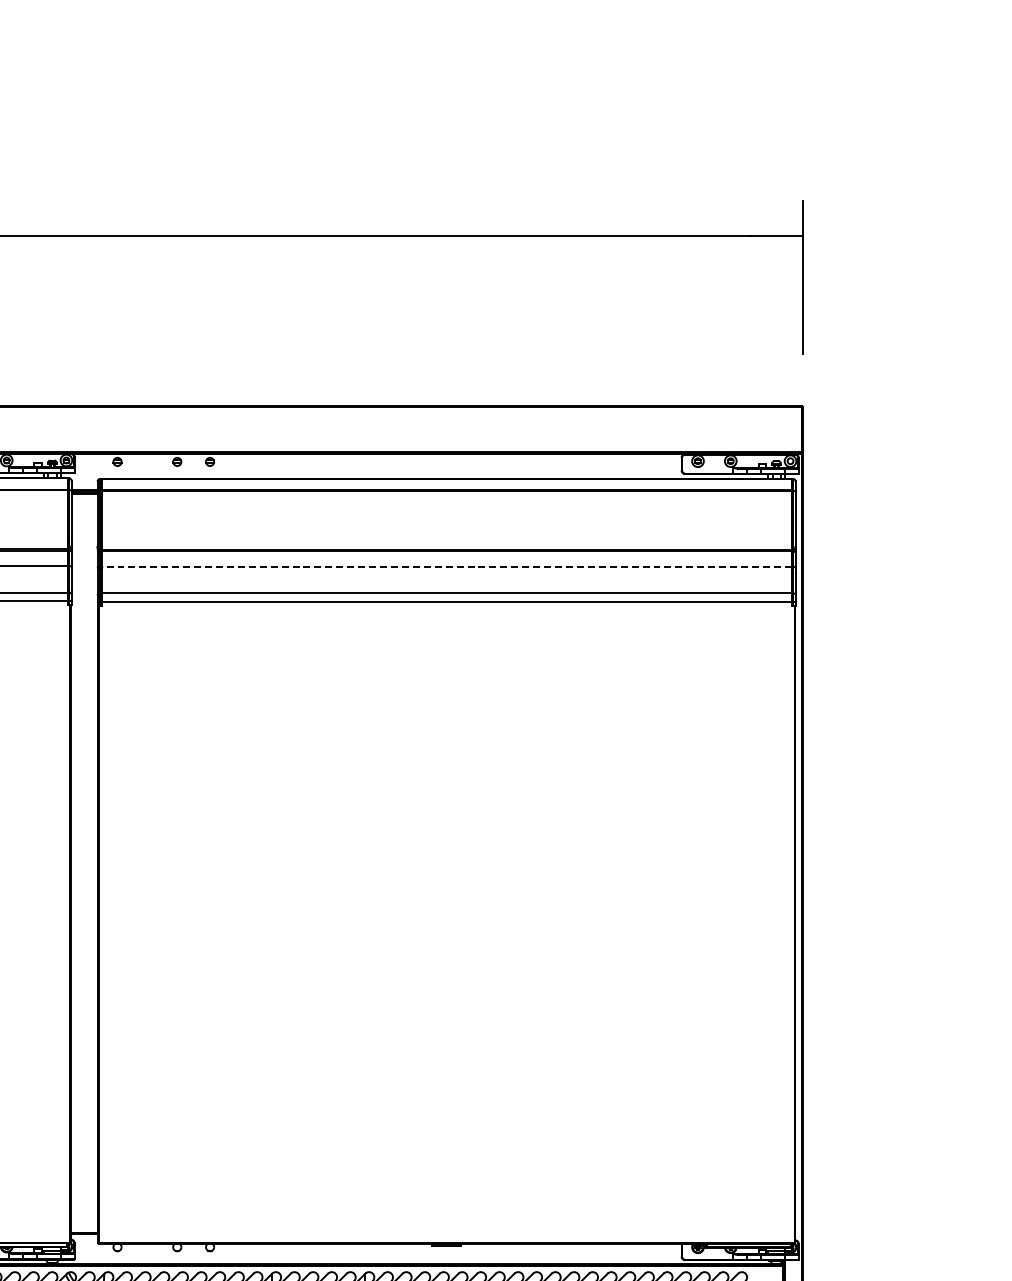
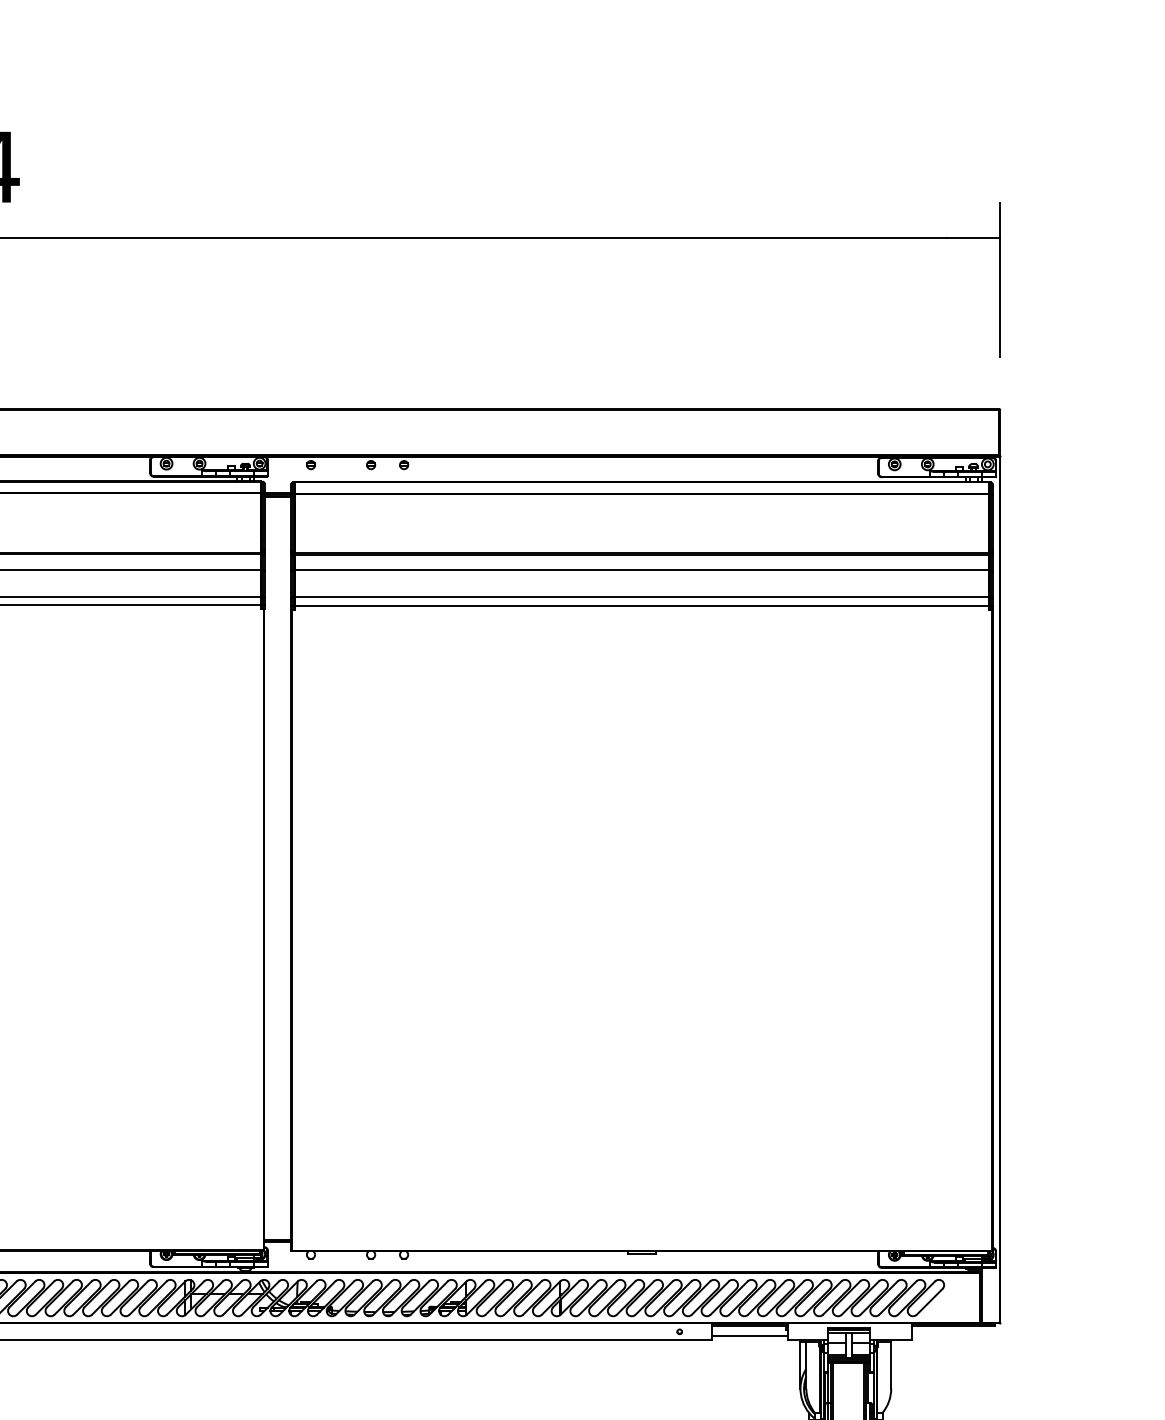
line: (446, 566) -> (641, 570), dashed -> solid

